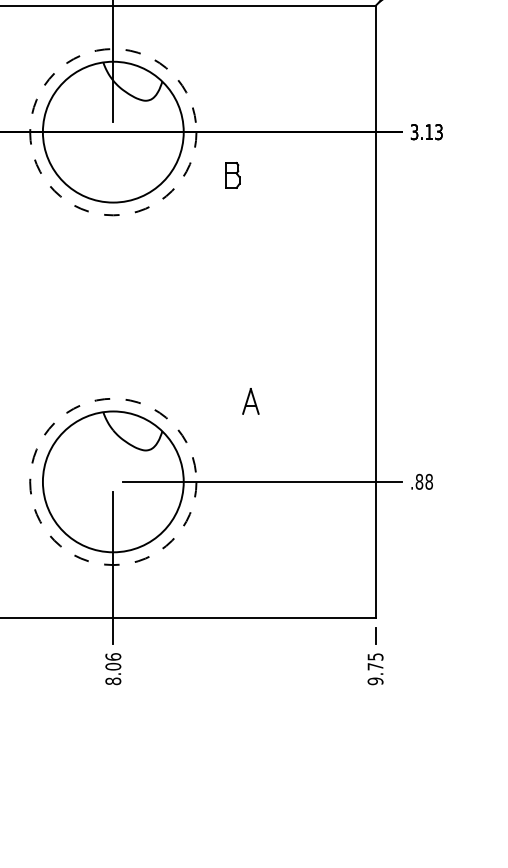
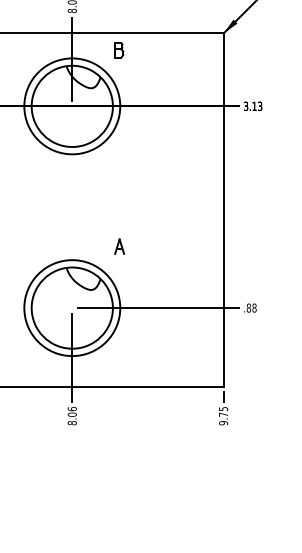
circle: (113, 132) -> (72, 106), dashed -> solid
part: (233, 175) -> (119, 50), moved
part: (250, 401) -> (119, 246), moved
circle: (113, 482) -> (72, 308), dashed -> solid

